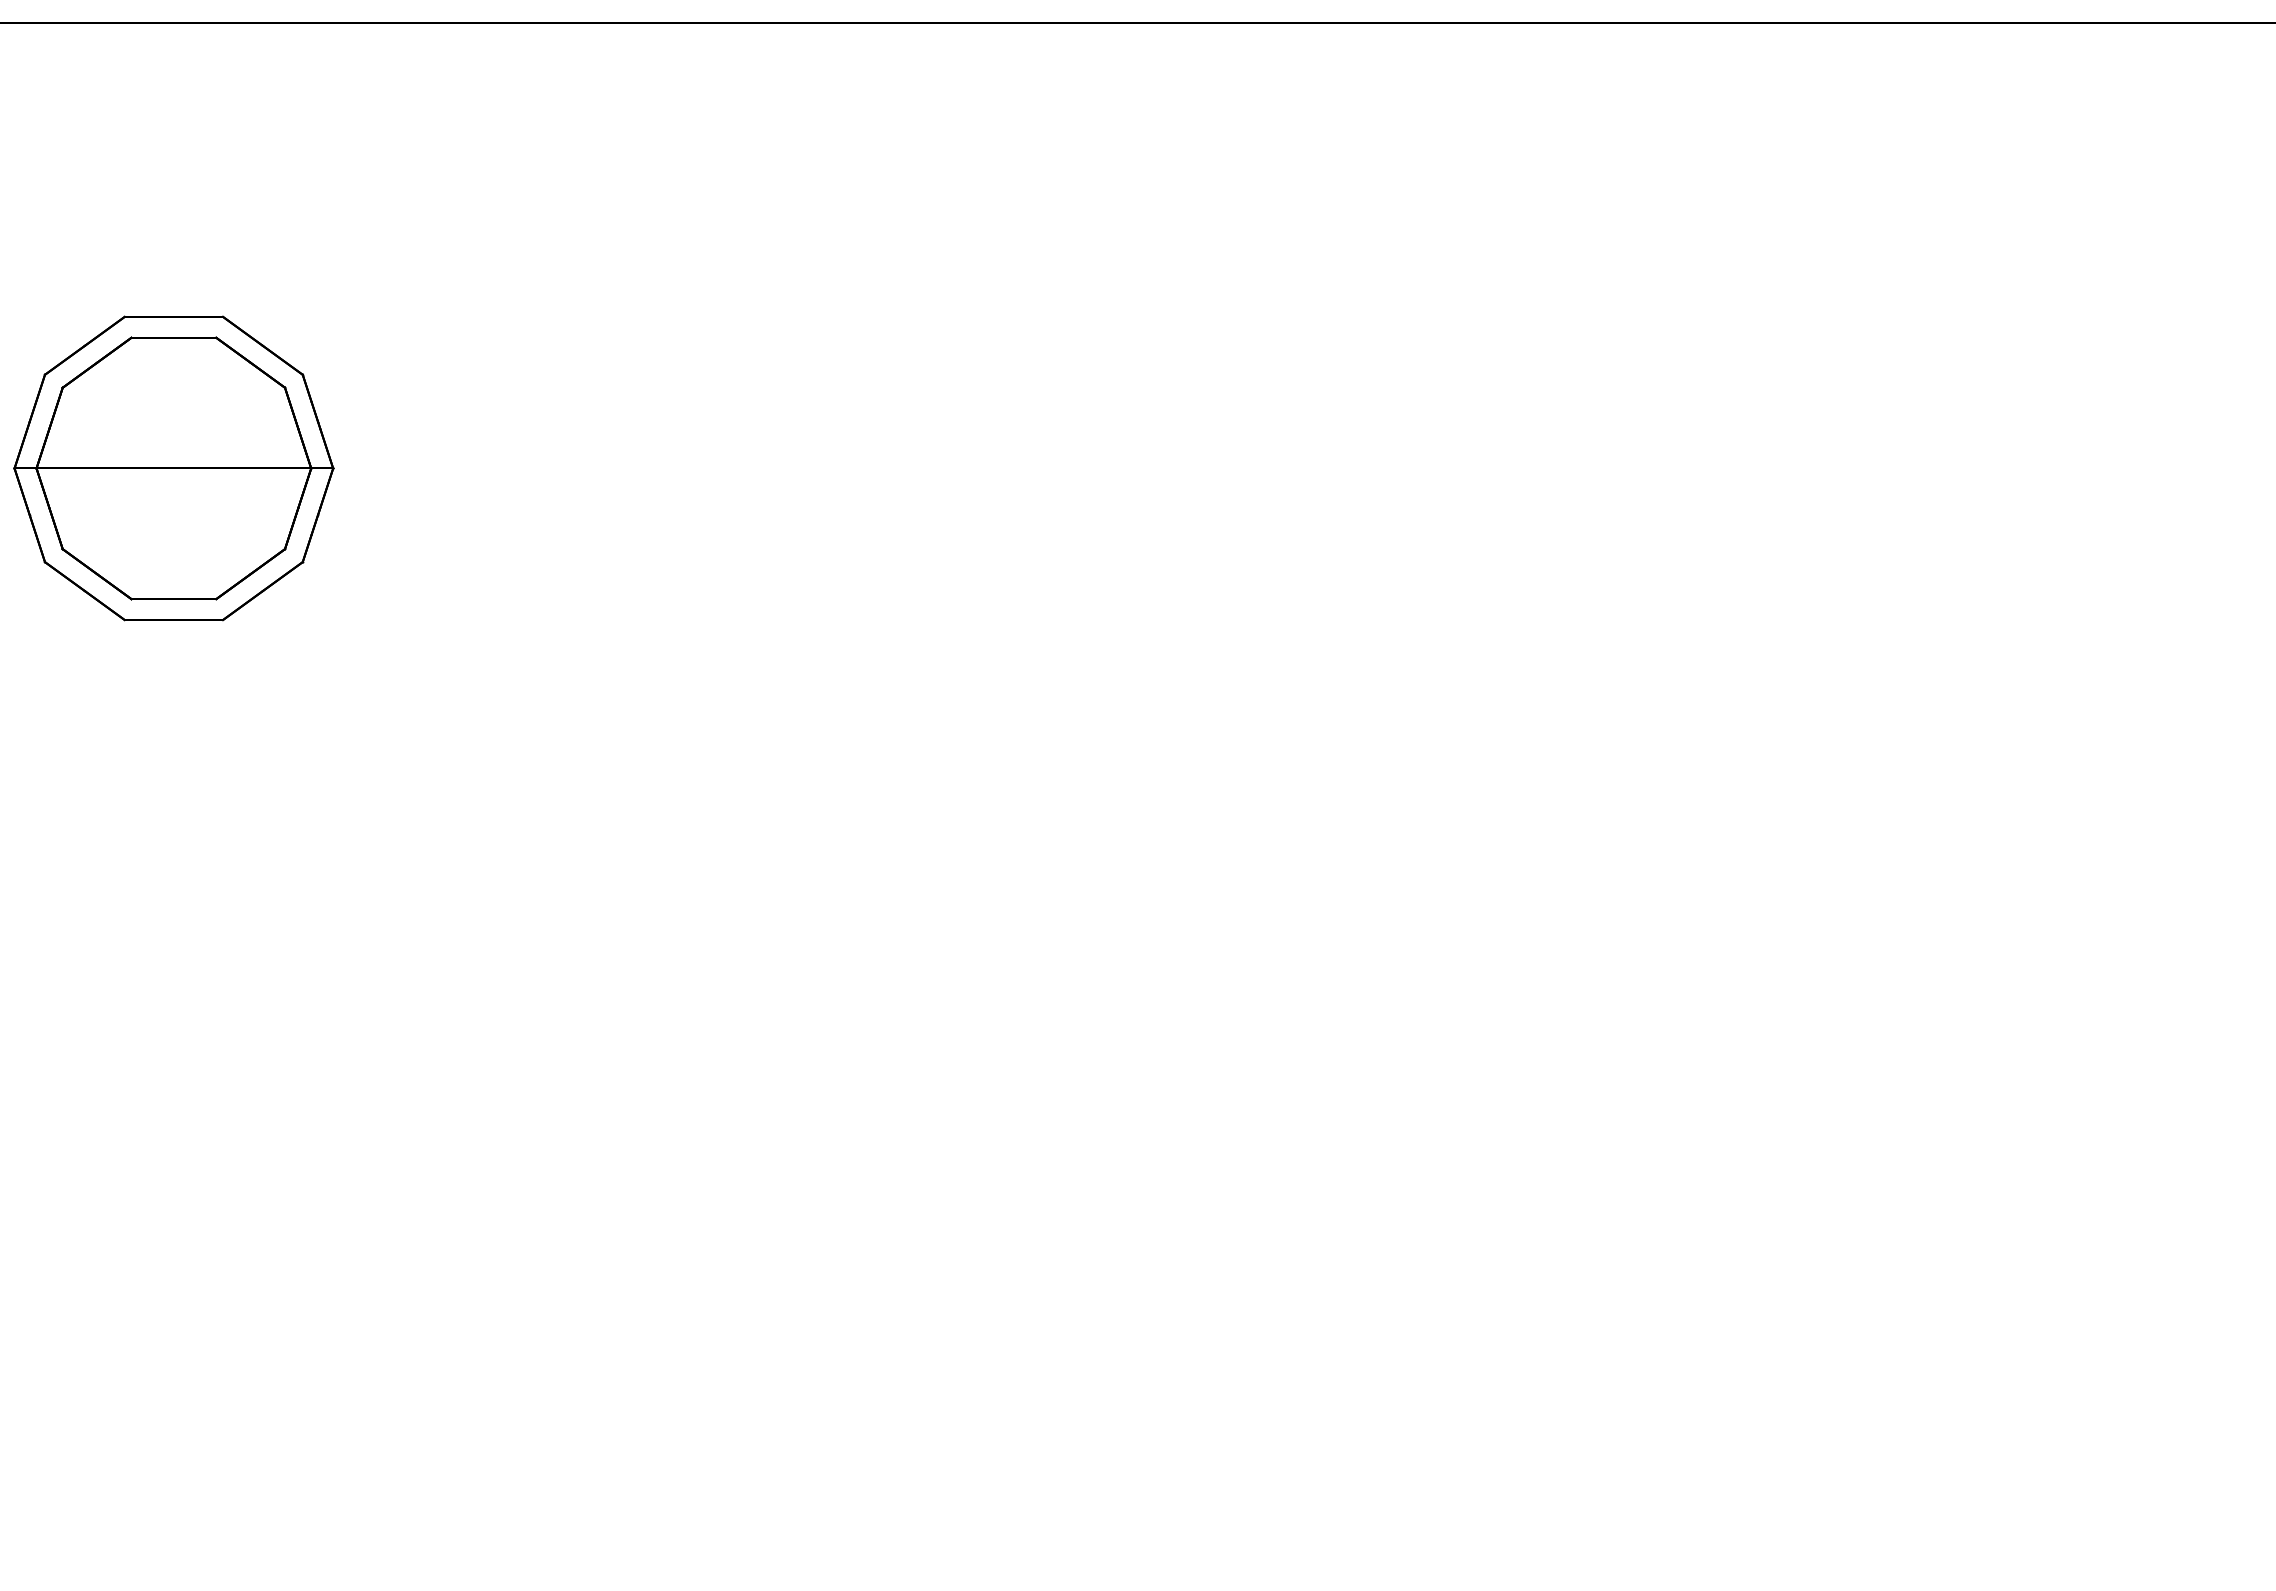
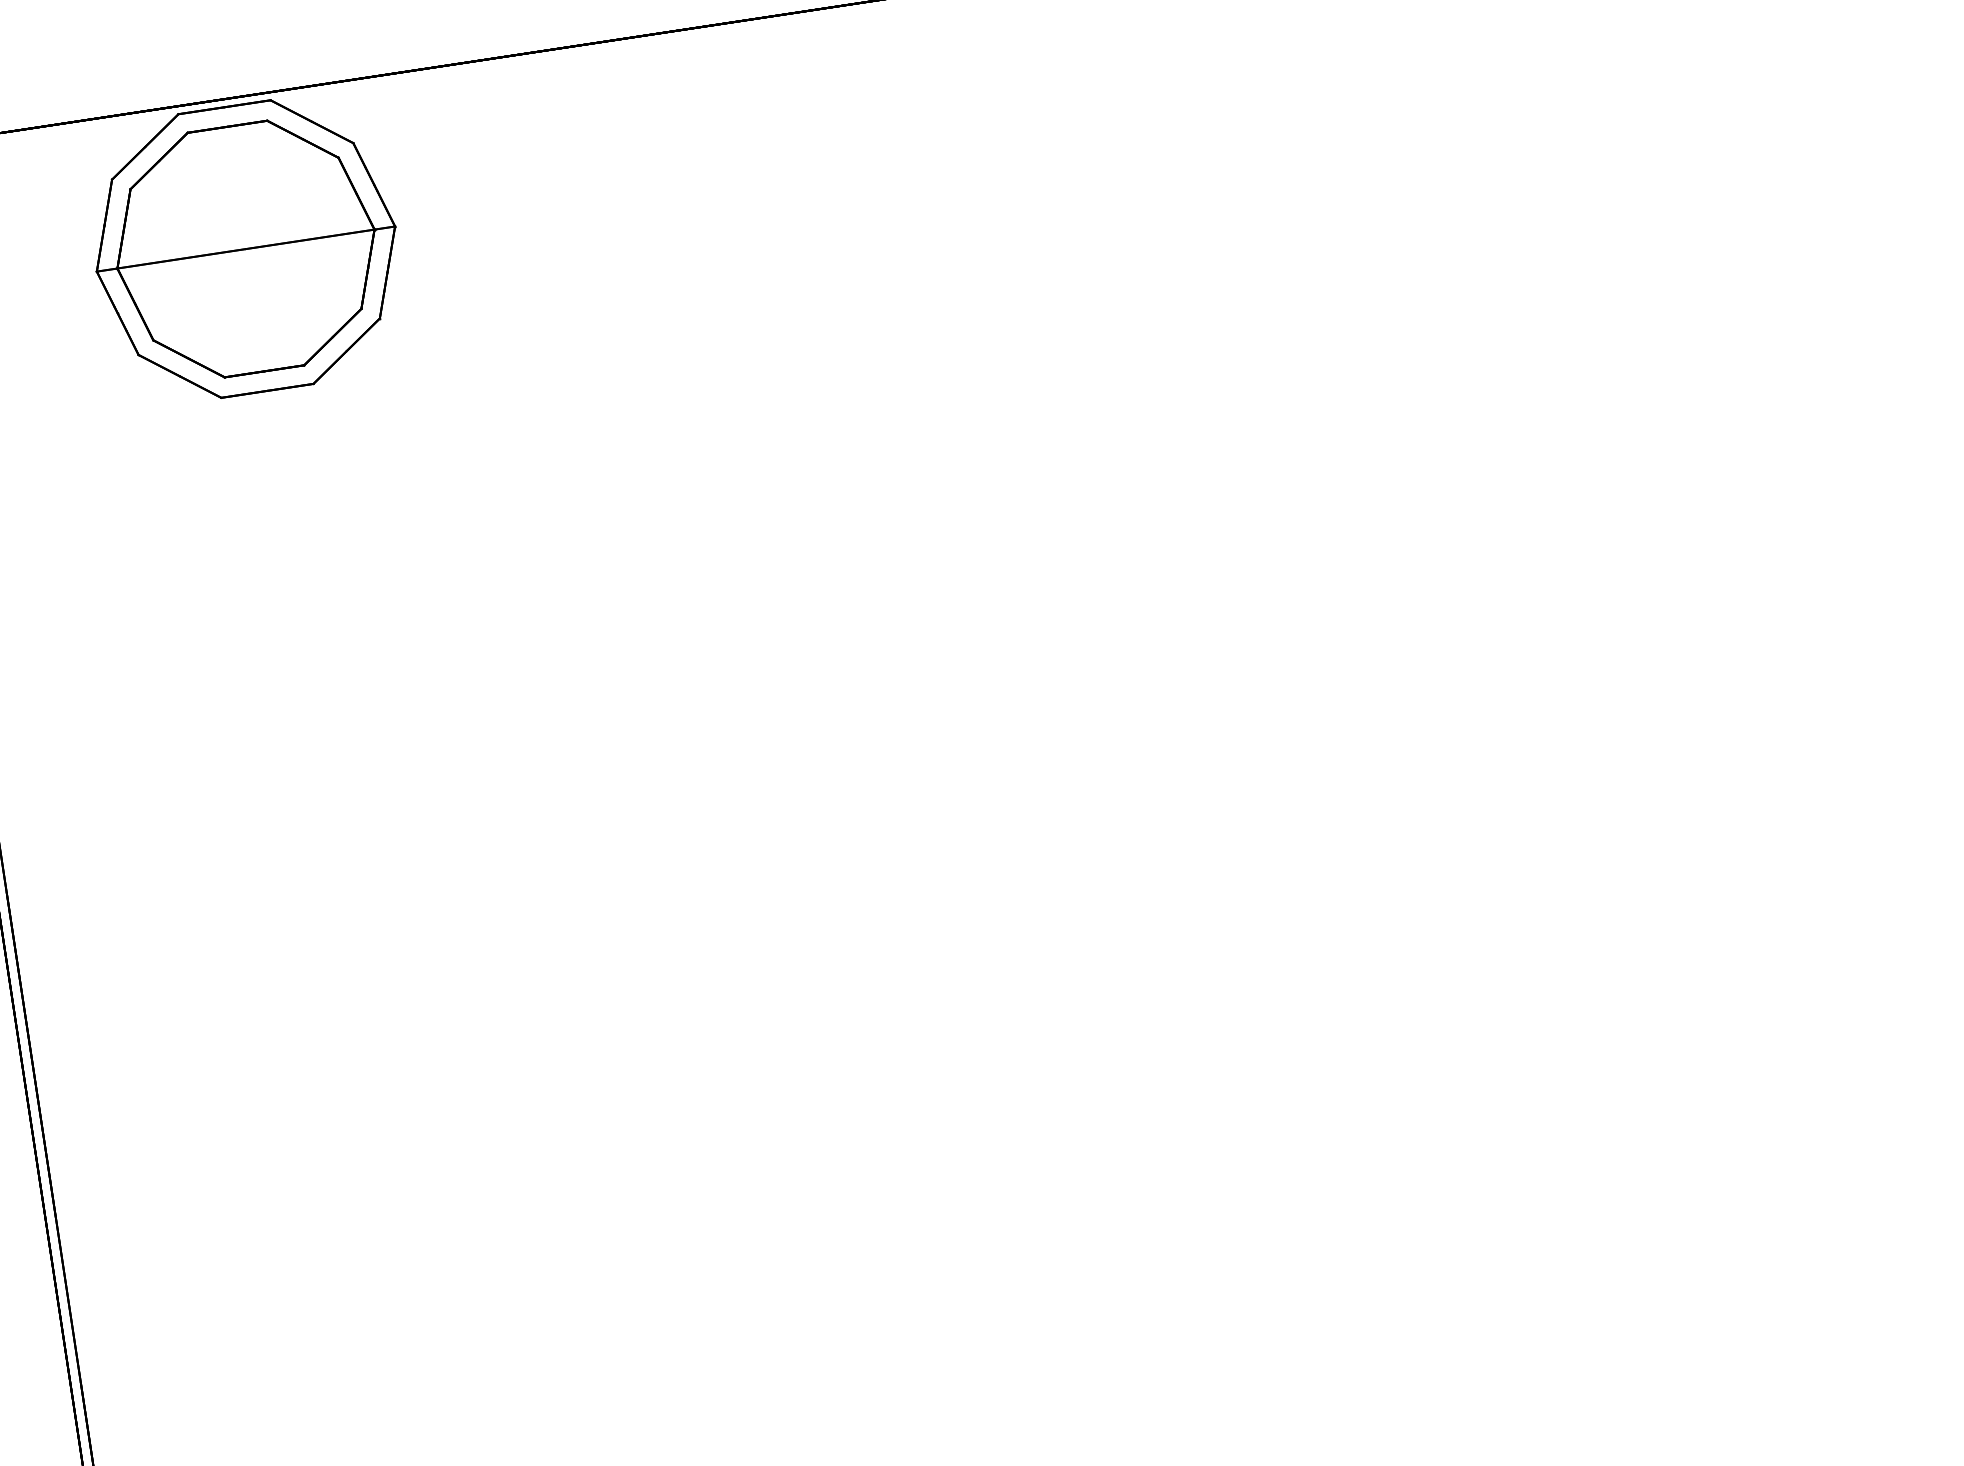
part: (173, 468) -> (245, 249), moved

